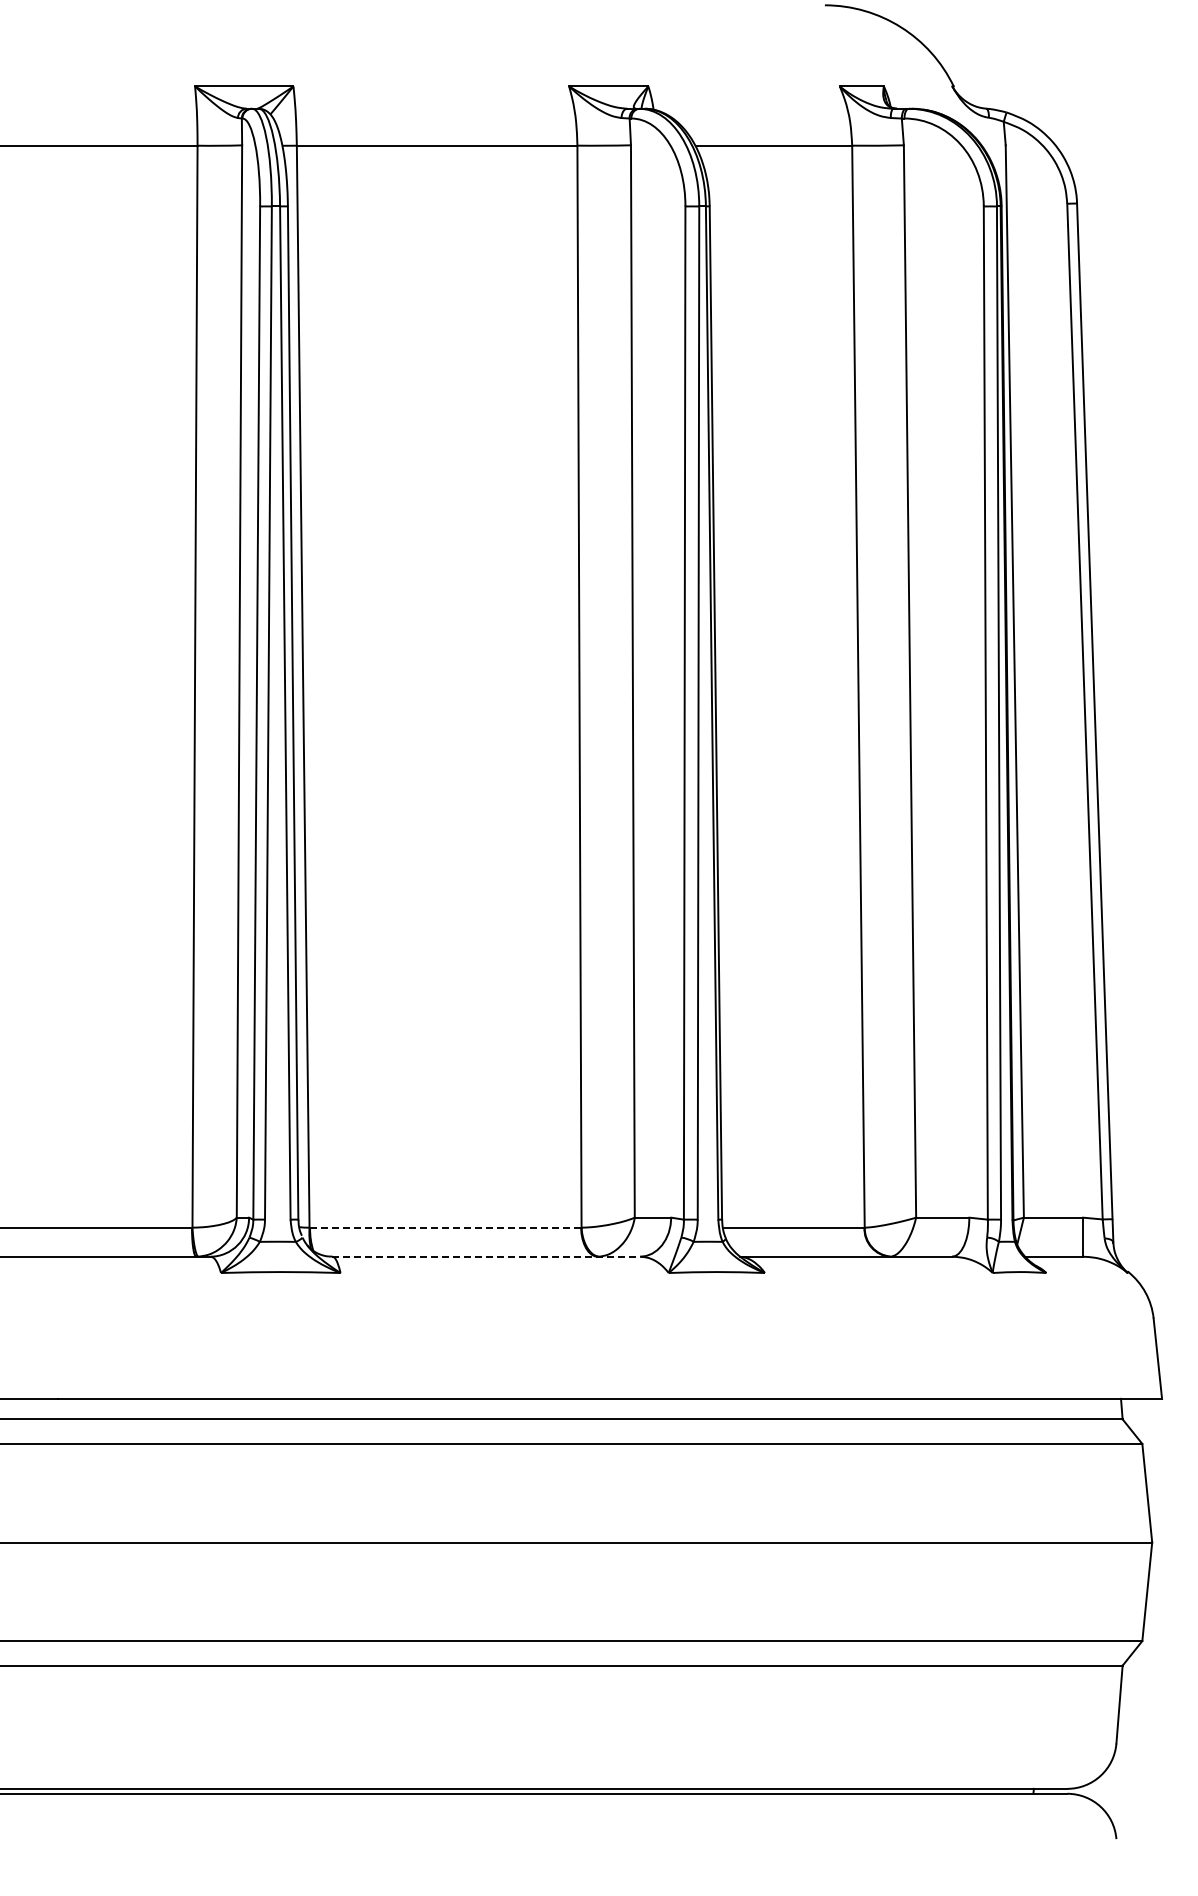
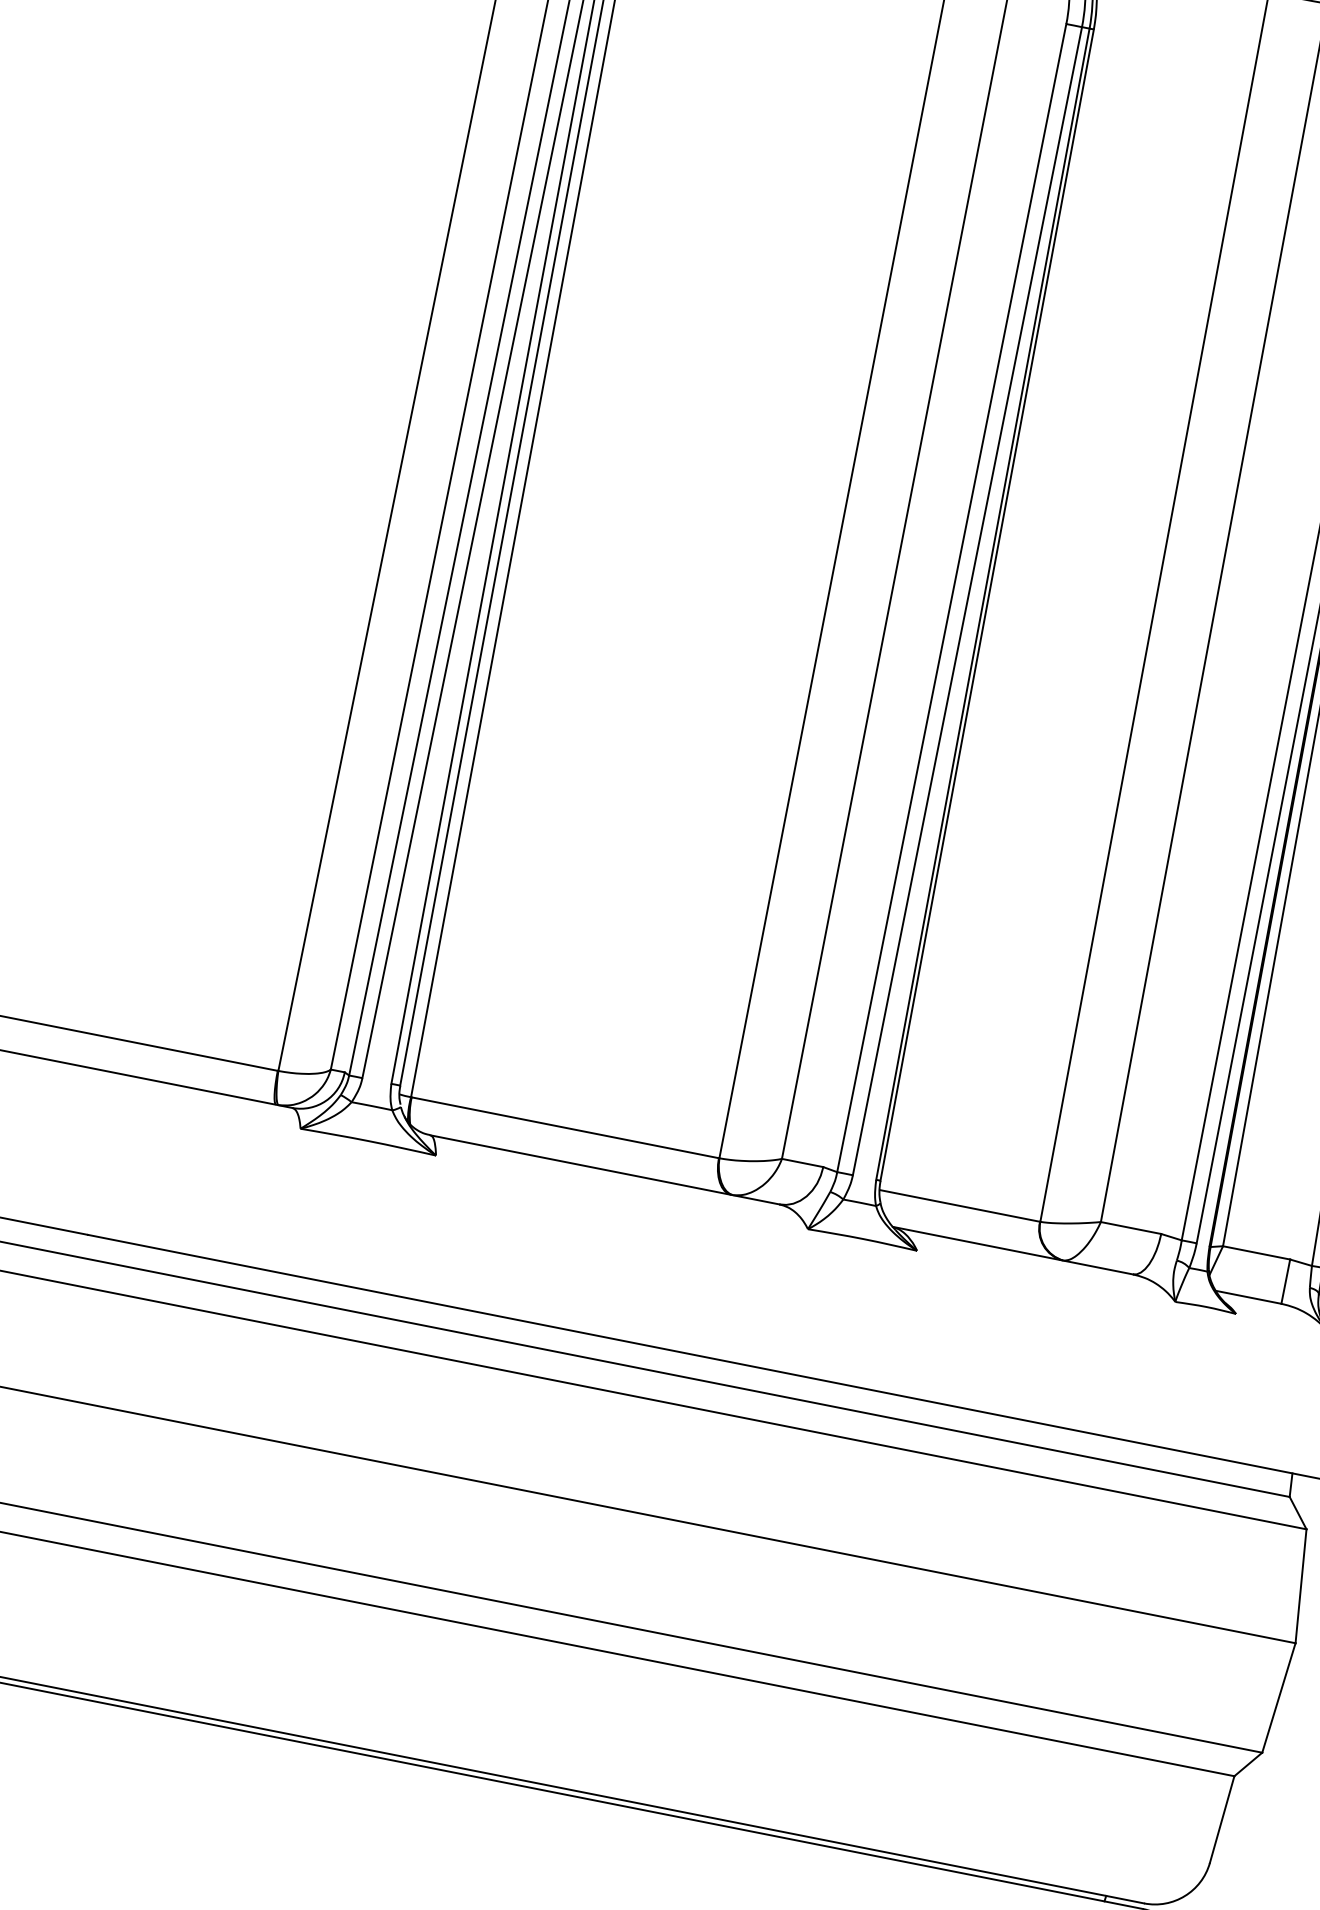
line: (445, 1227) -> (565, 1127), dashed -> solid
line: (486, 1256) -> (605, 1169), dashed -> solid

